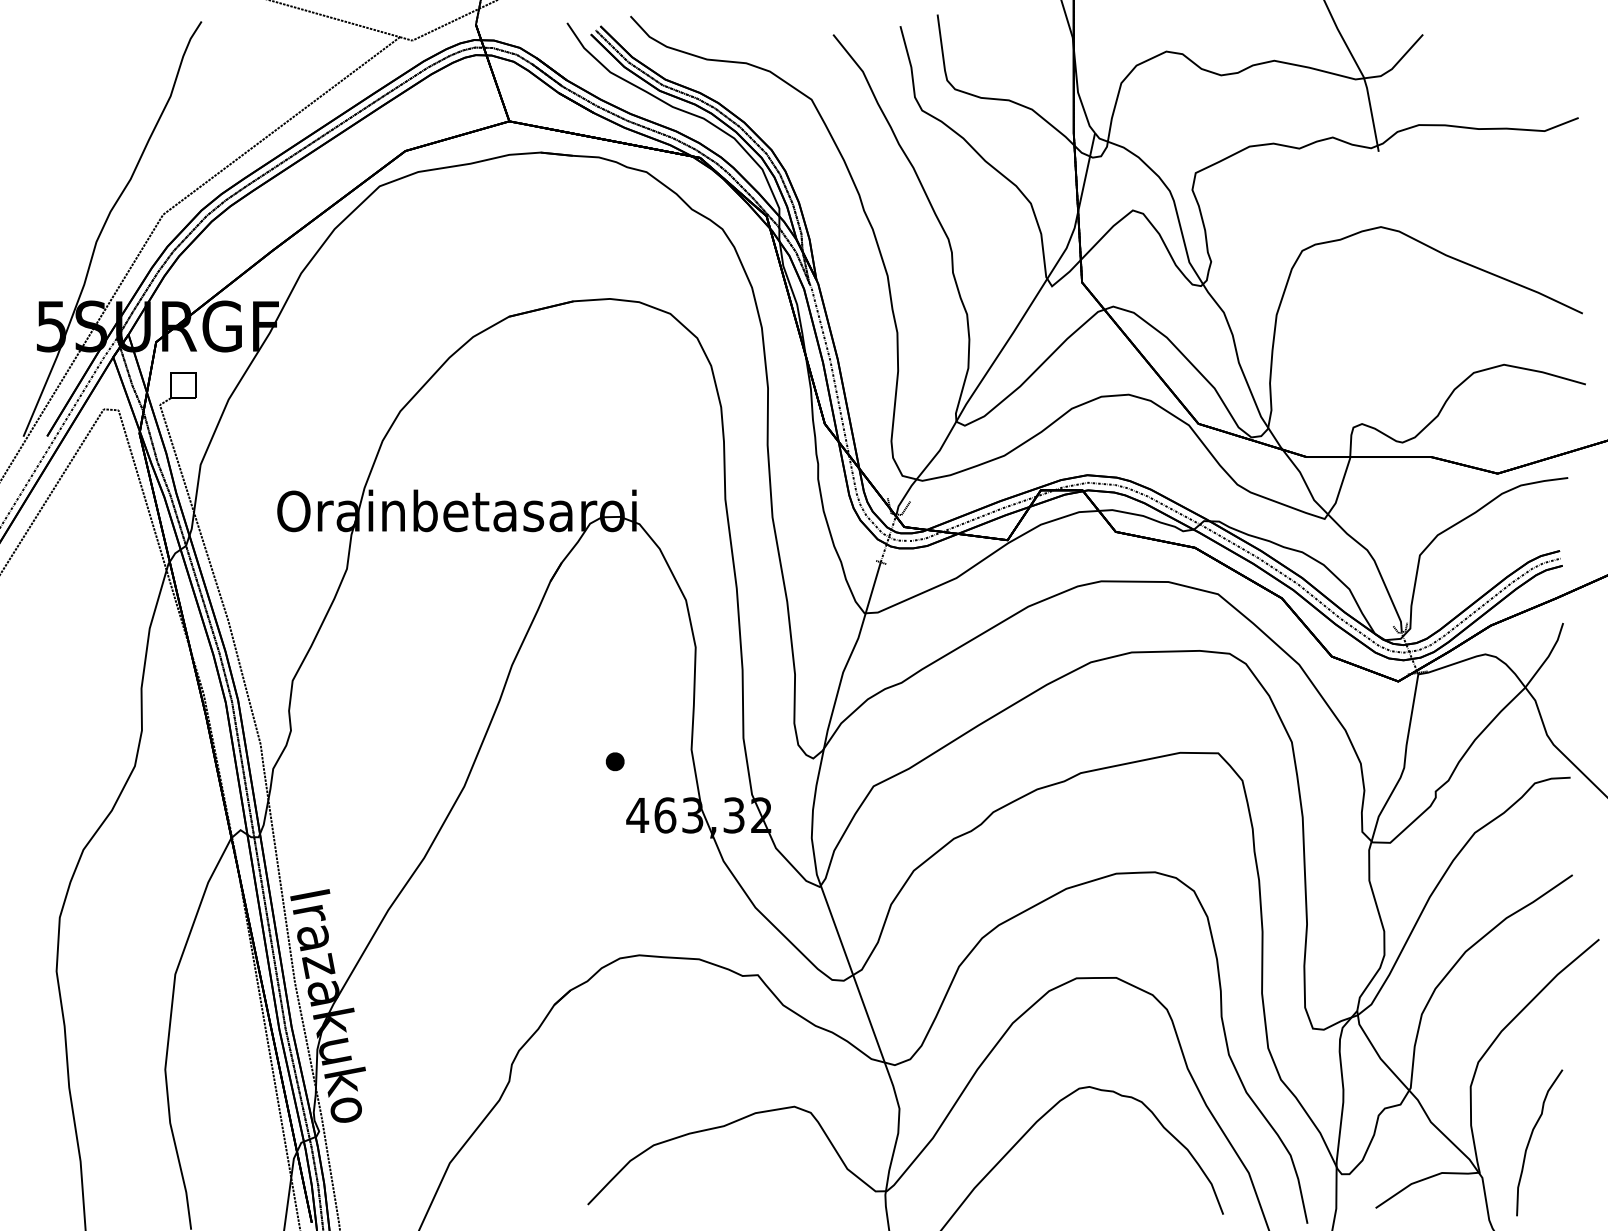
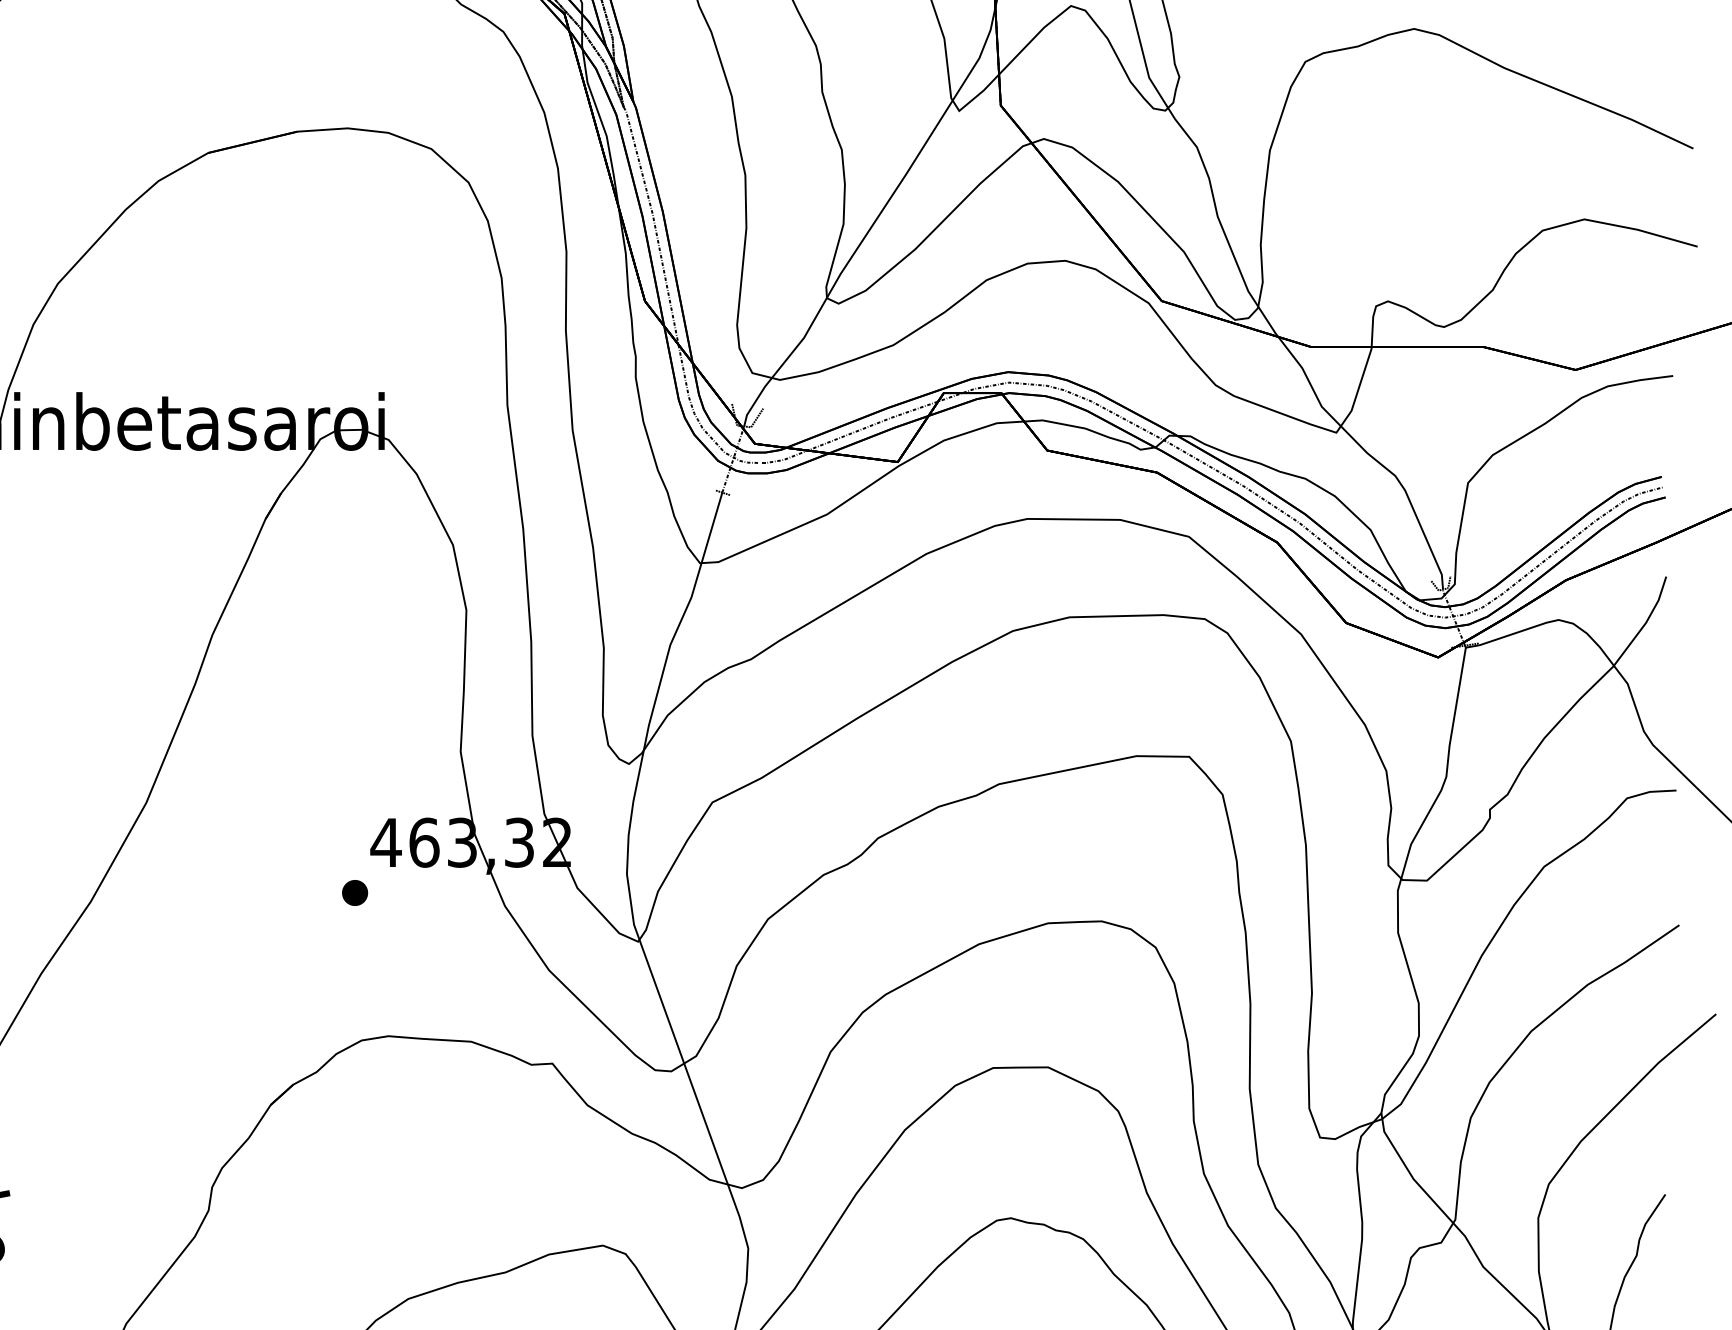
part: (614, 761) -> (354, 892), moved

